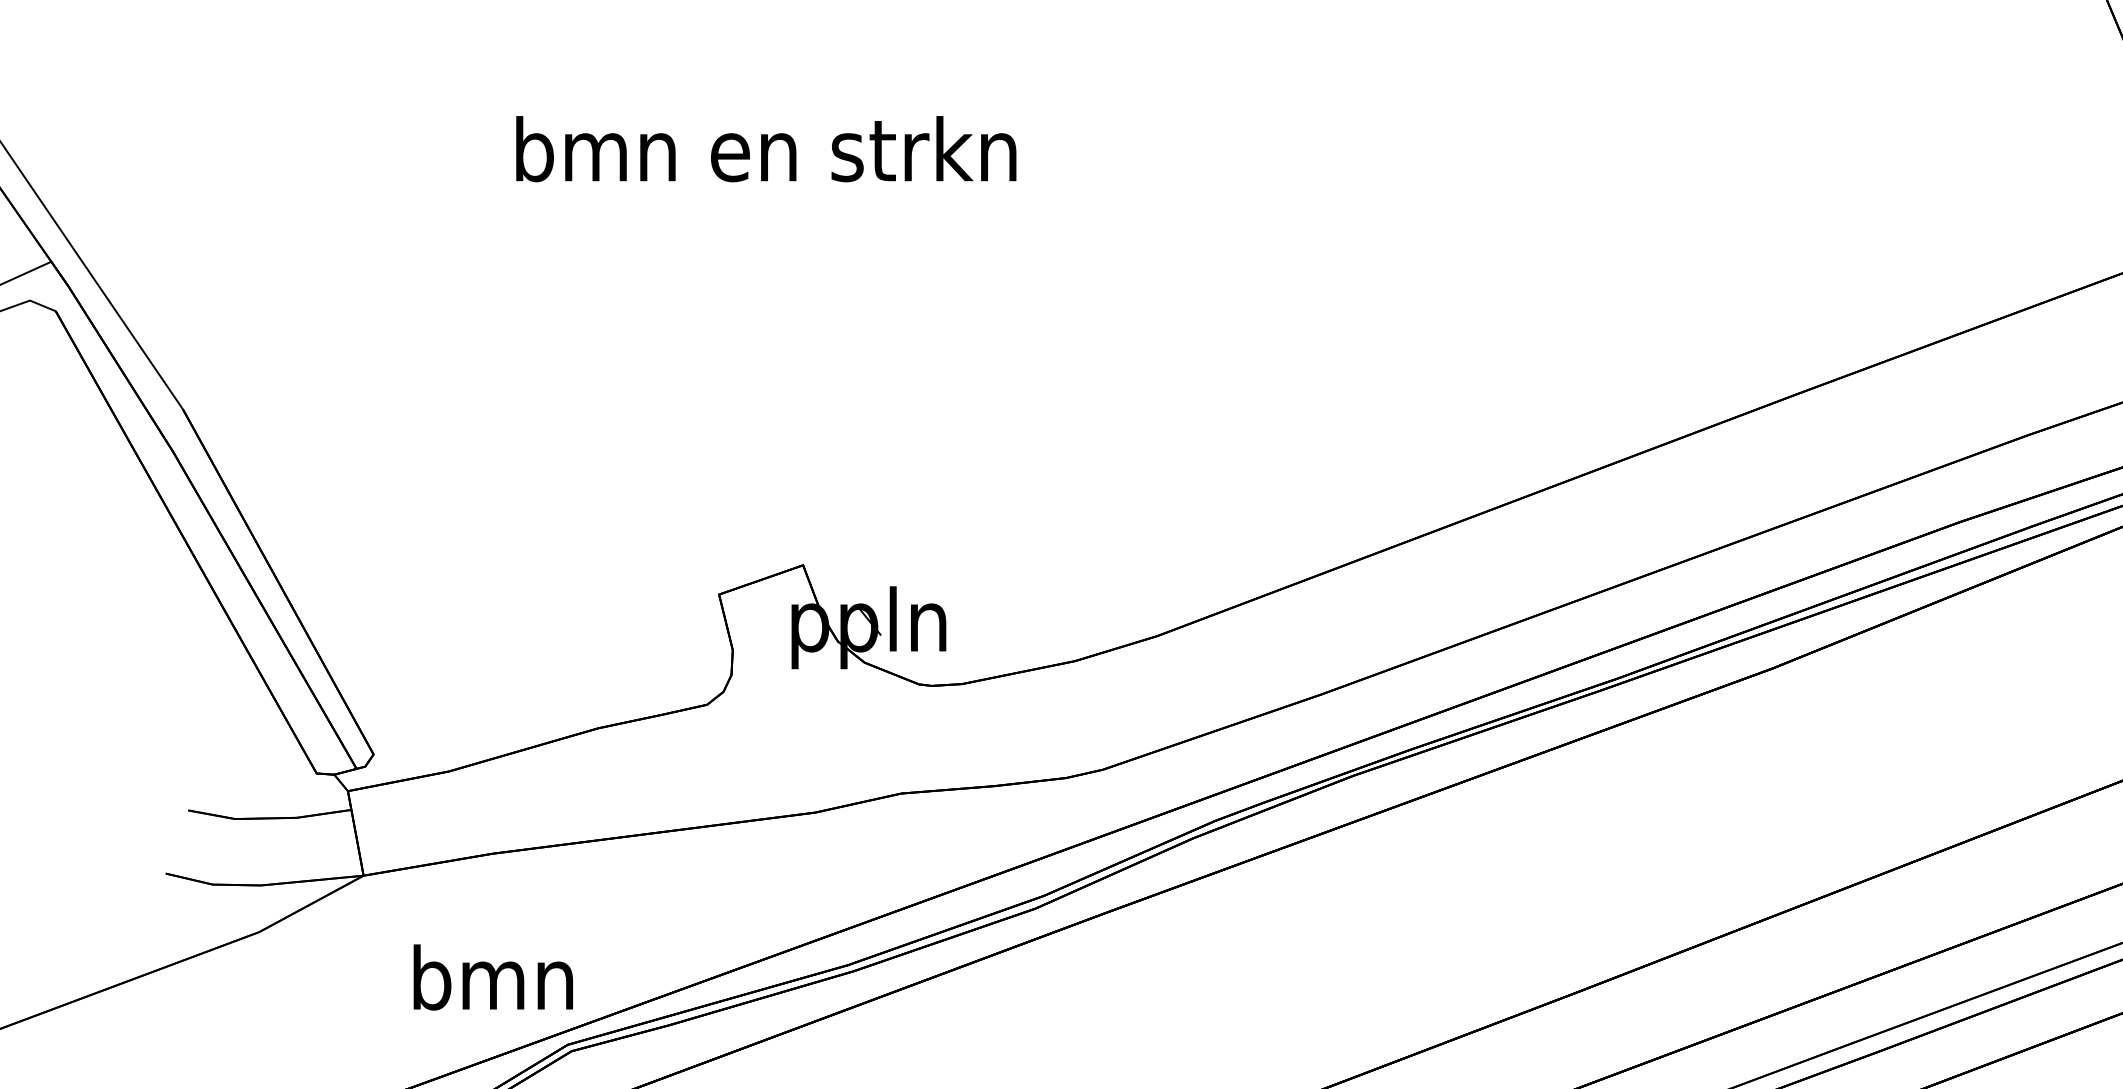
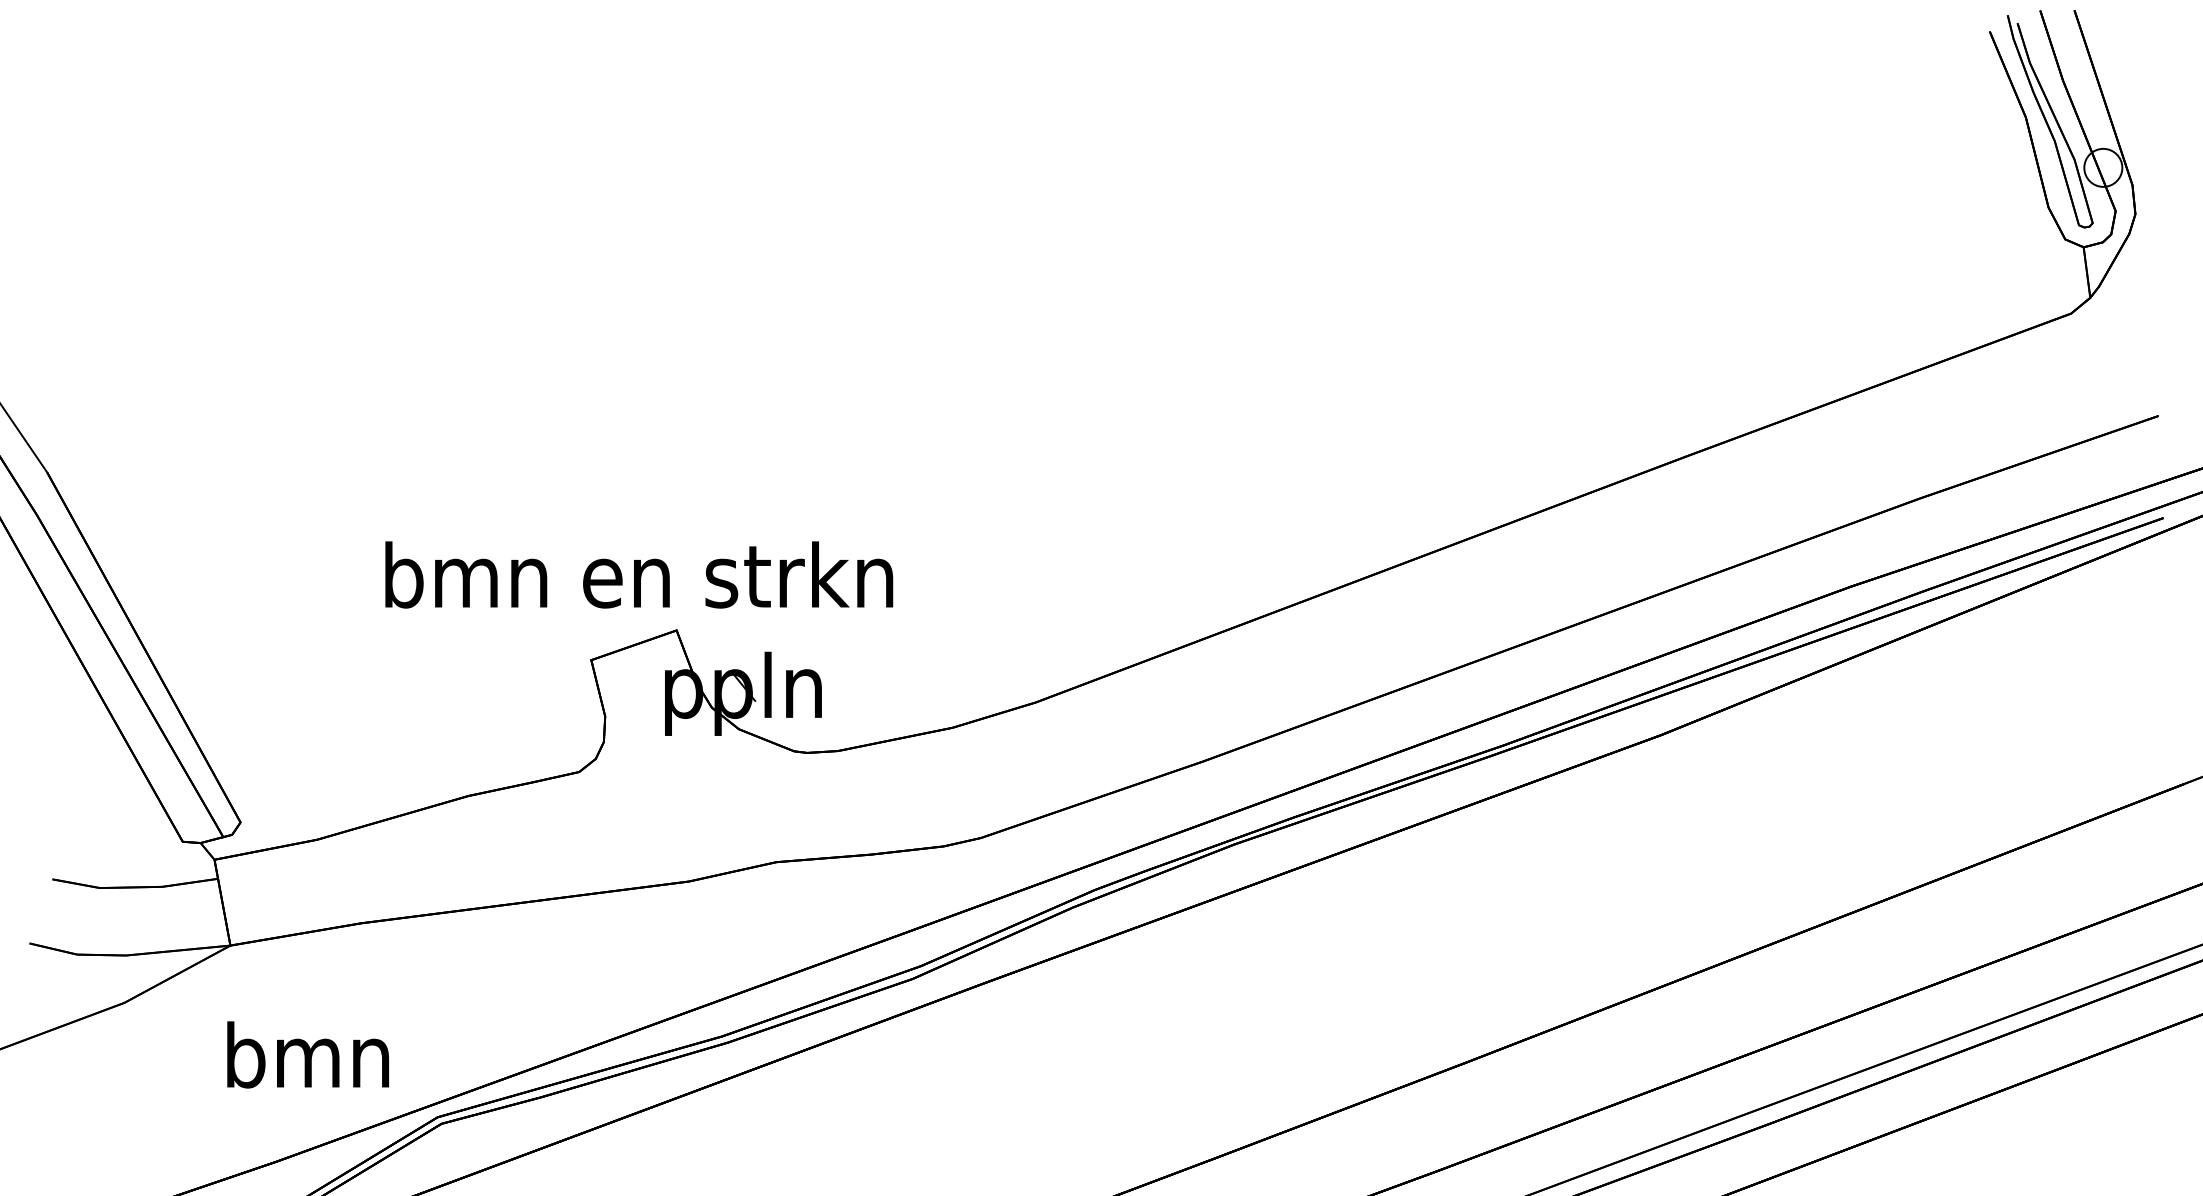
text: (766, 148) -> (639, 574), moved
text: (492, 977) -> (307, 1054), moved

